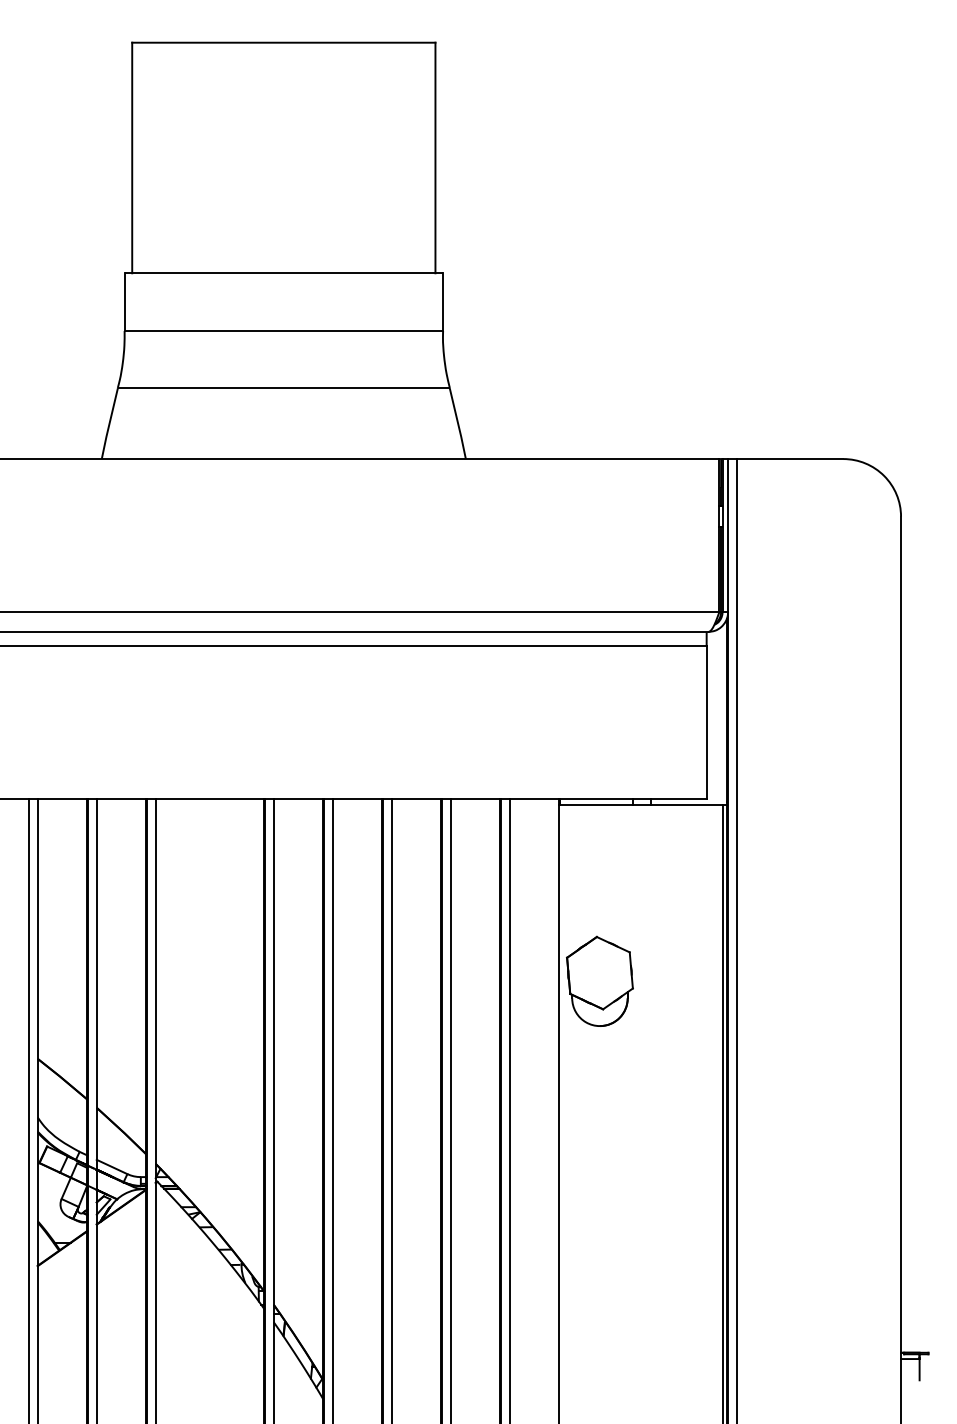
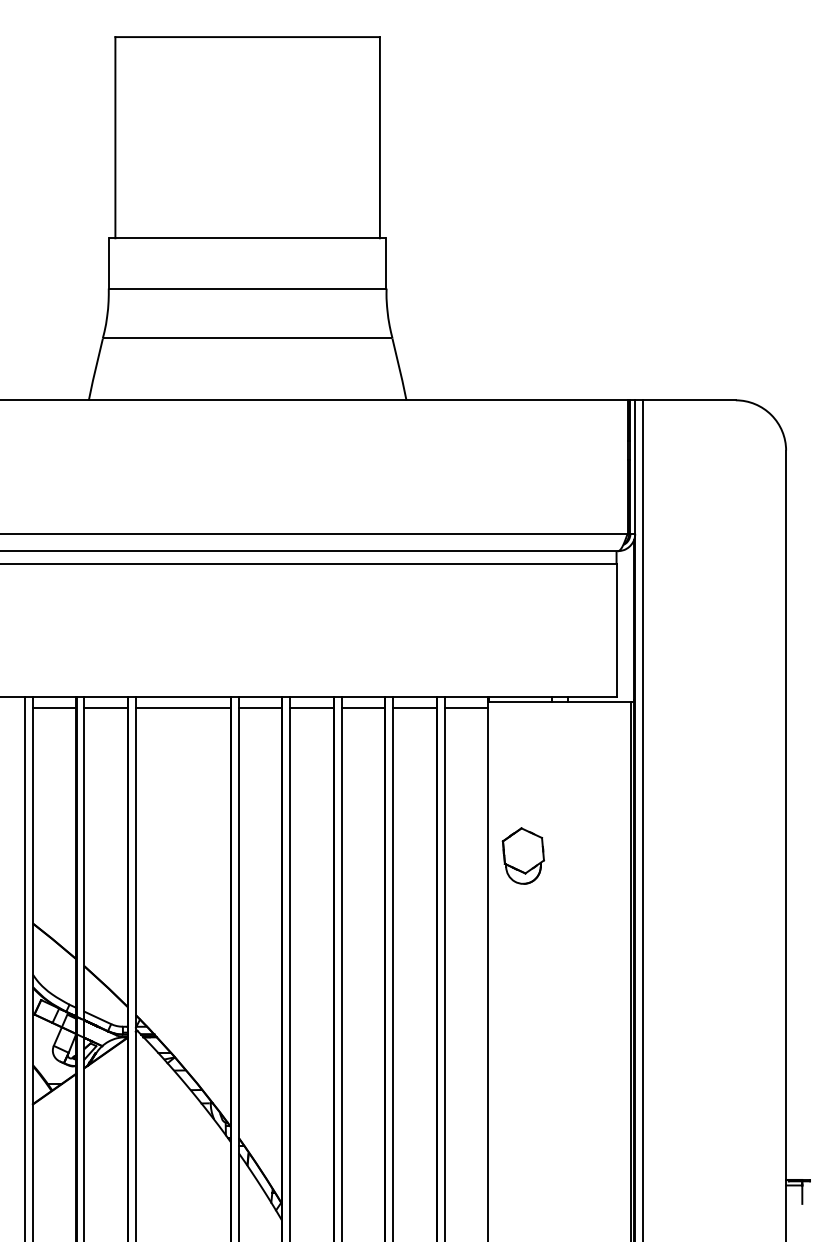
line: (62, 811) -> (54, 707), added
line: (121, 811) -> (106, 707), added
line: (209, 811) -> (182, 707), added
line: (298, 811) -> (260, 707), added
line: (357, 811) -> (311, 707), added
line: (416, 811) -> (363, 707), added
line: (475, 811) -> (414, 707), added
line: (534, 811) -> (466, 707), added
part: (599, 981) -> (523, 856), size x0.71

